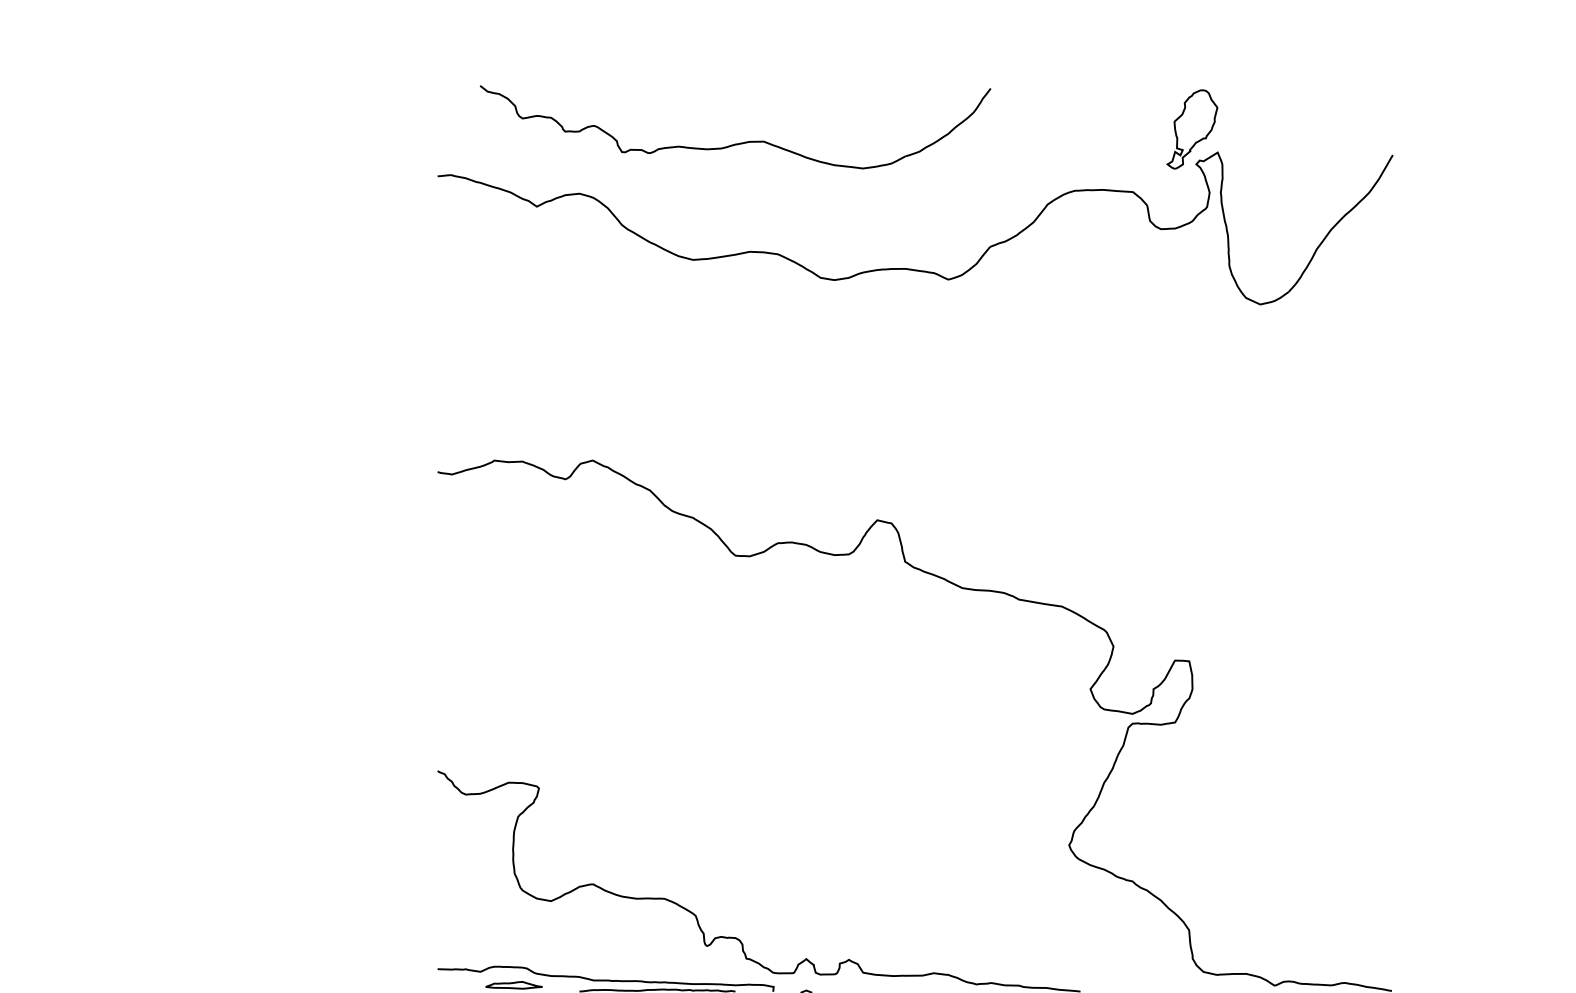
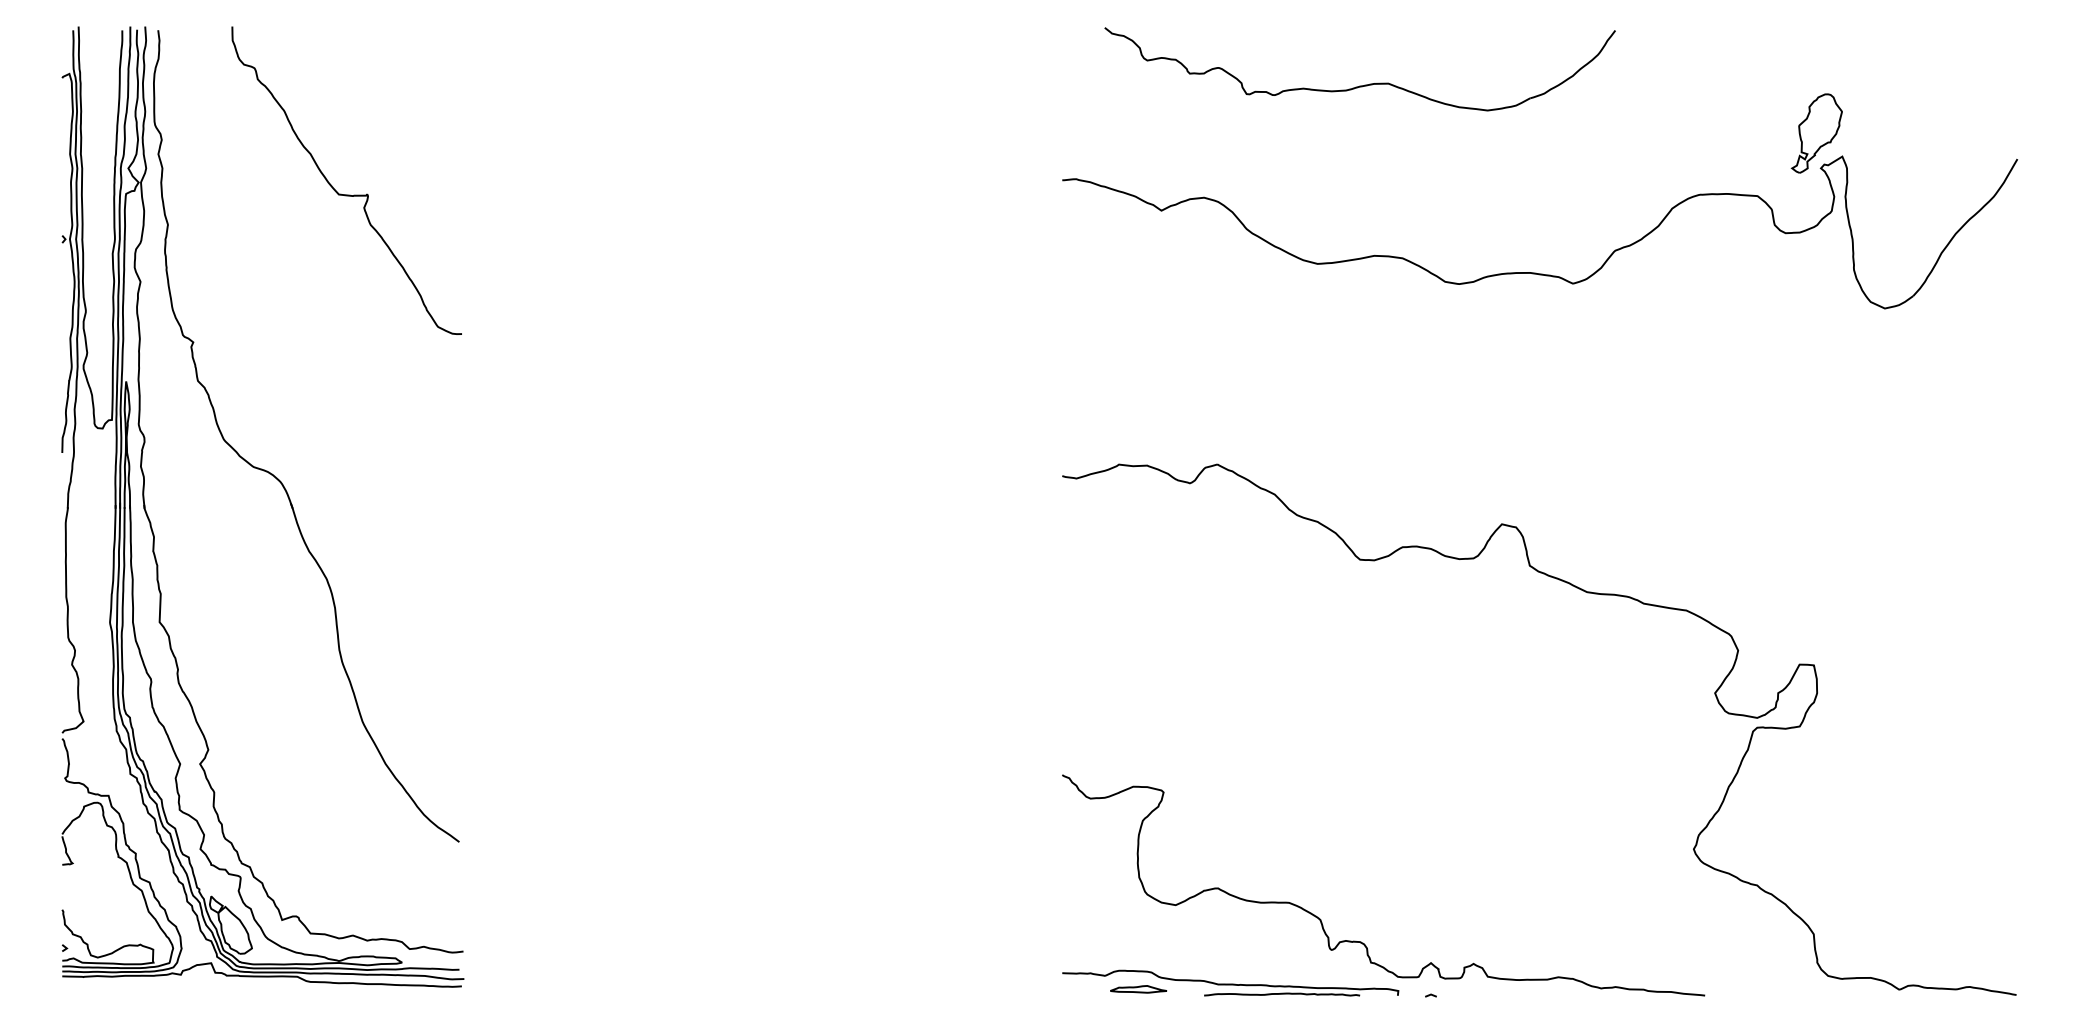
part: (739, 142) -> (1364, 84), moved

